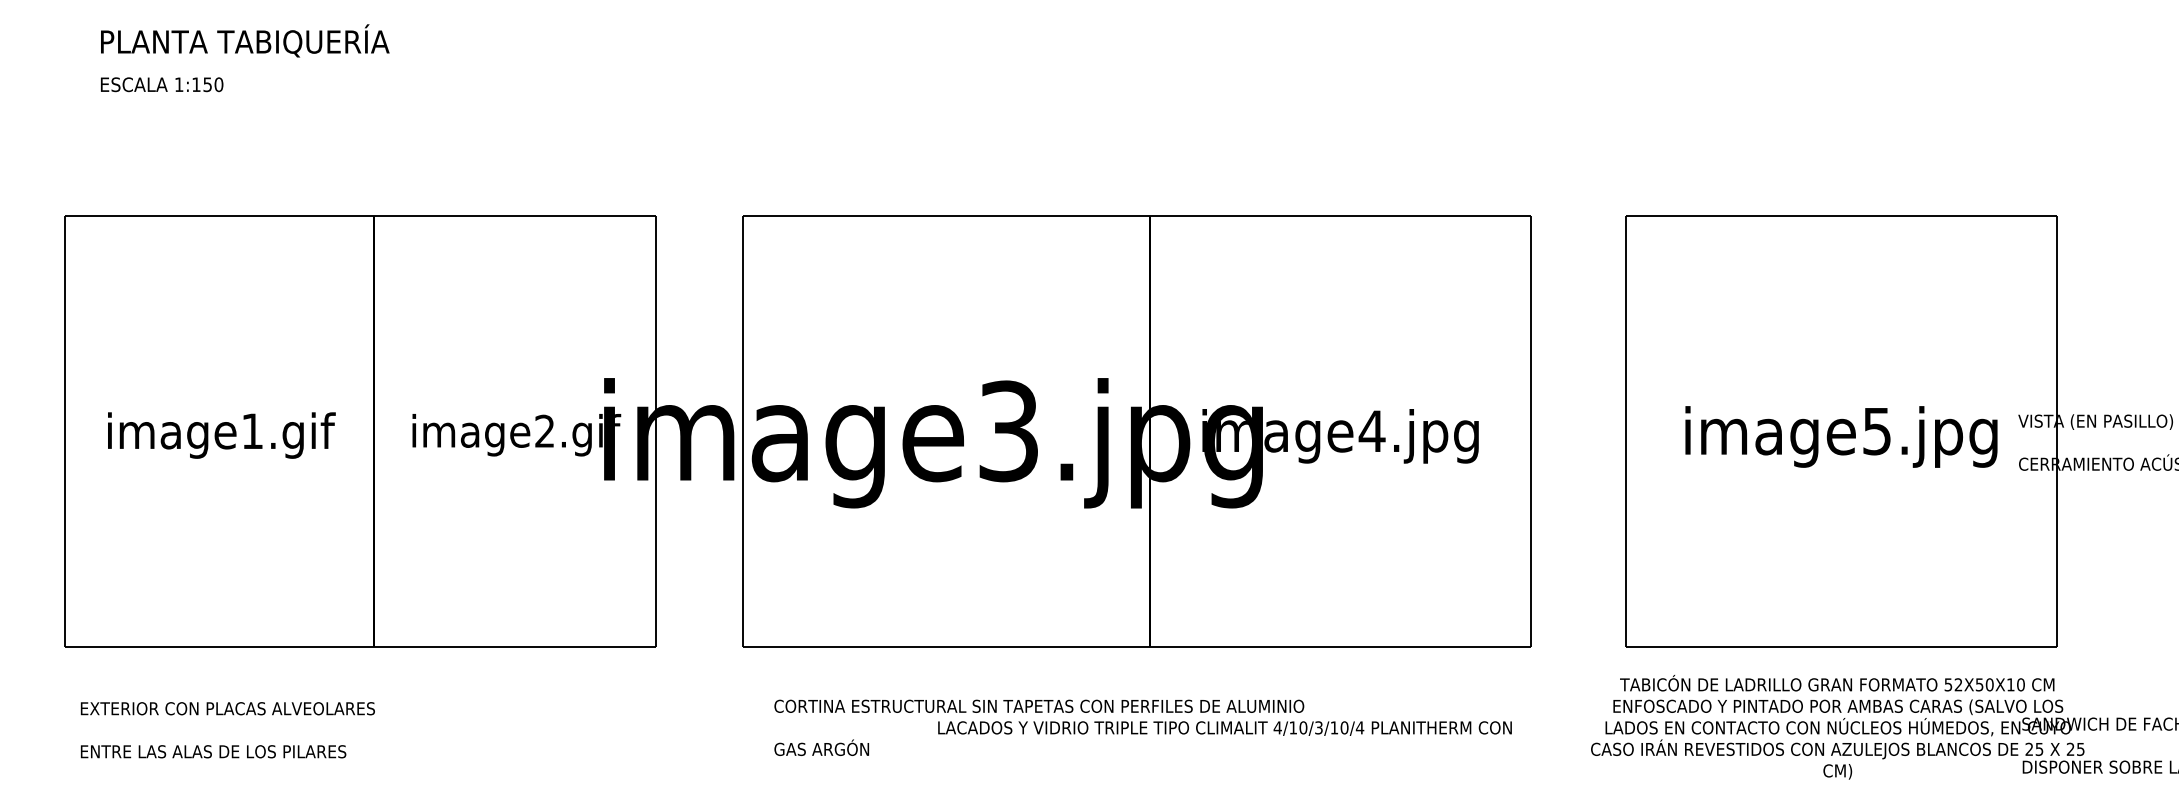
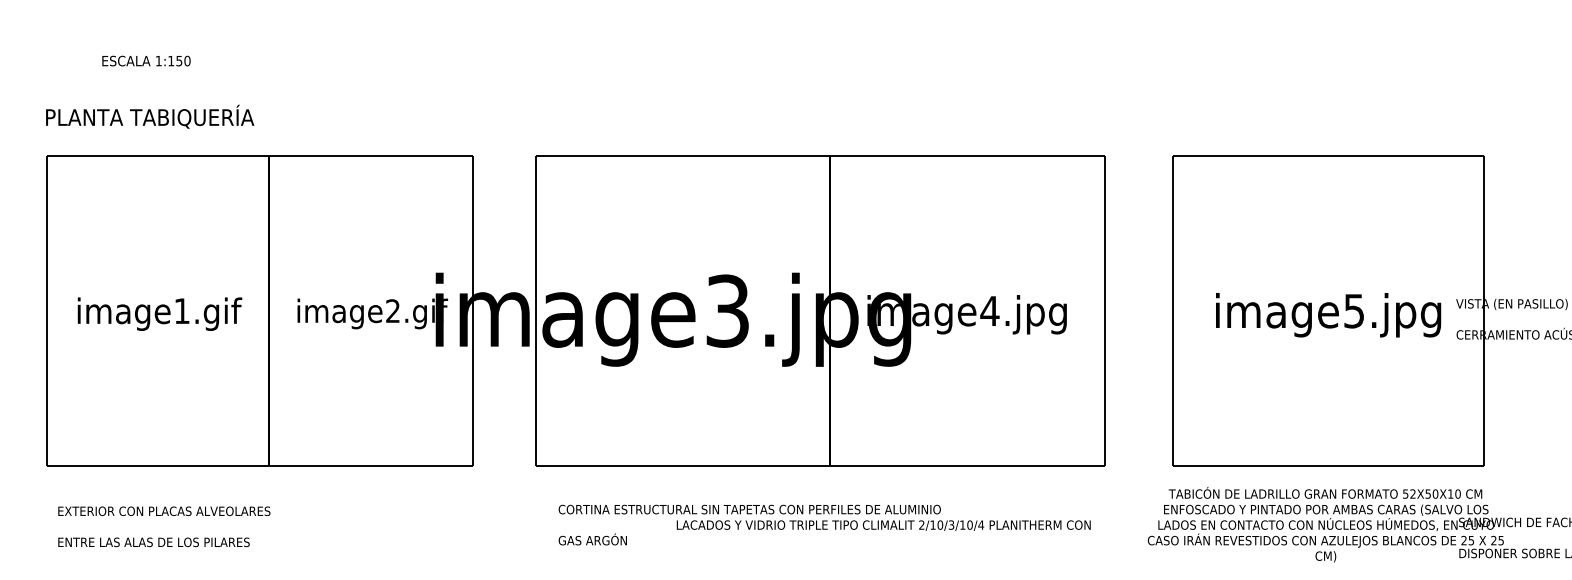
text: (245, 40) -> (150, 116), moved
text: (162, 84) -> (146, 60), moved
text: (1277, 727) -> (921, 524), 4/10/3/10/4 -> 2/10/3/10/4

